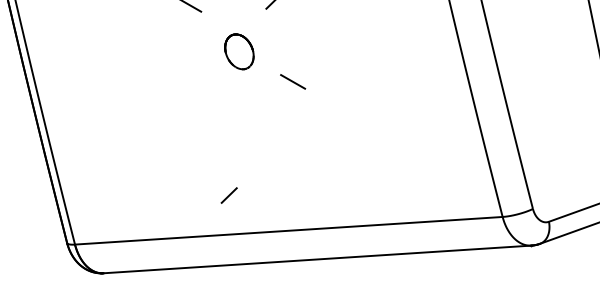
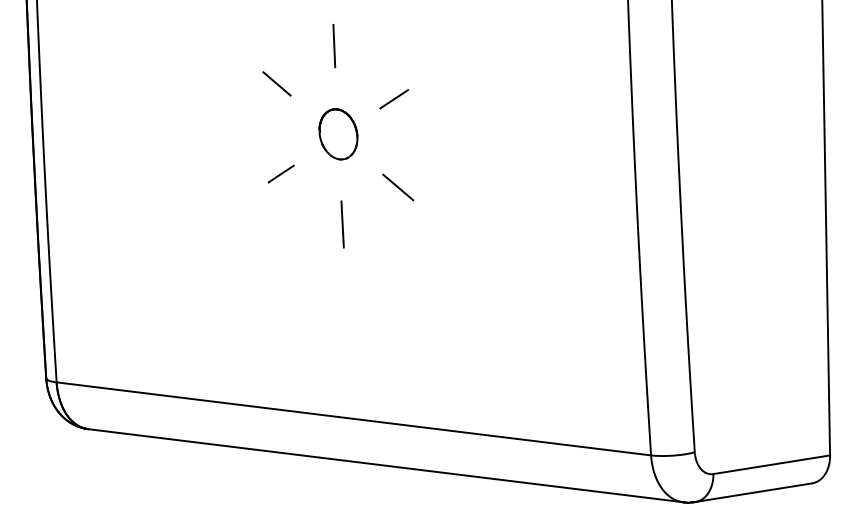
part: (239, 51) -> (338, 134), moved
line: (293, 81) -> (398, 187), moved
line: (255, 95) -> (342, 224), added
line: (228, 195) -> (280, 173), moved

